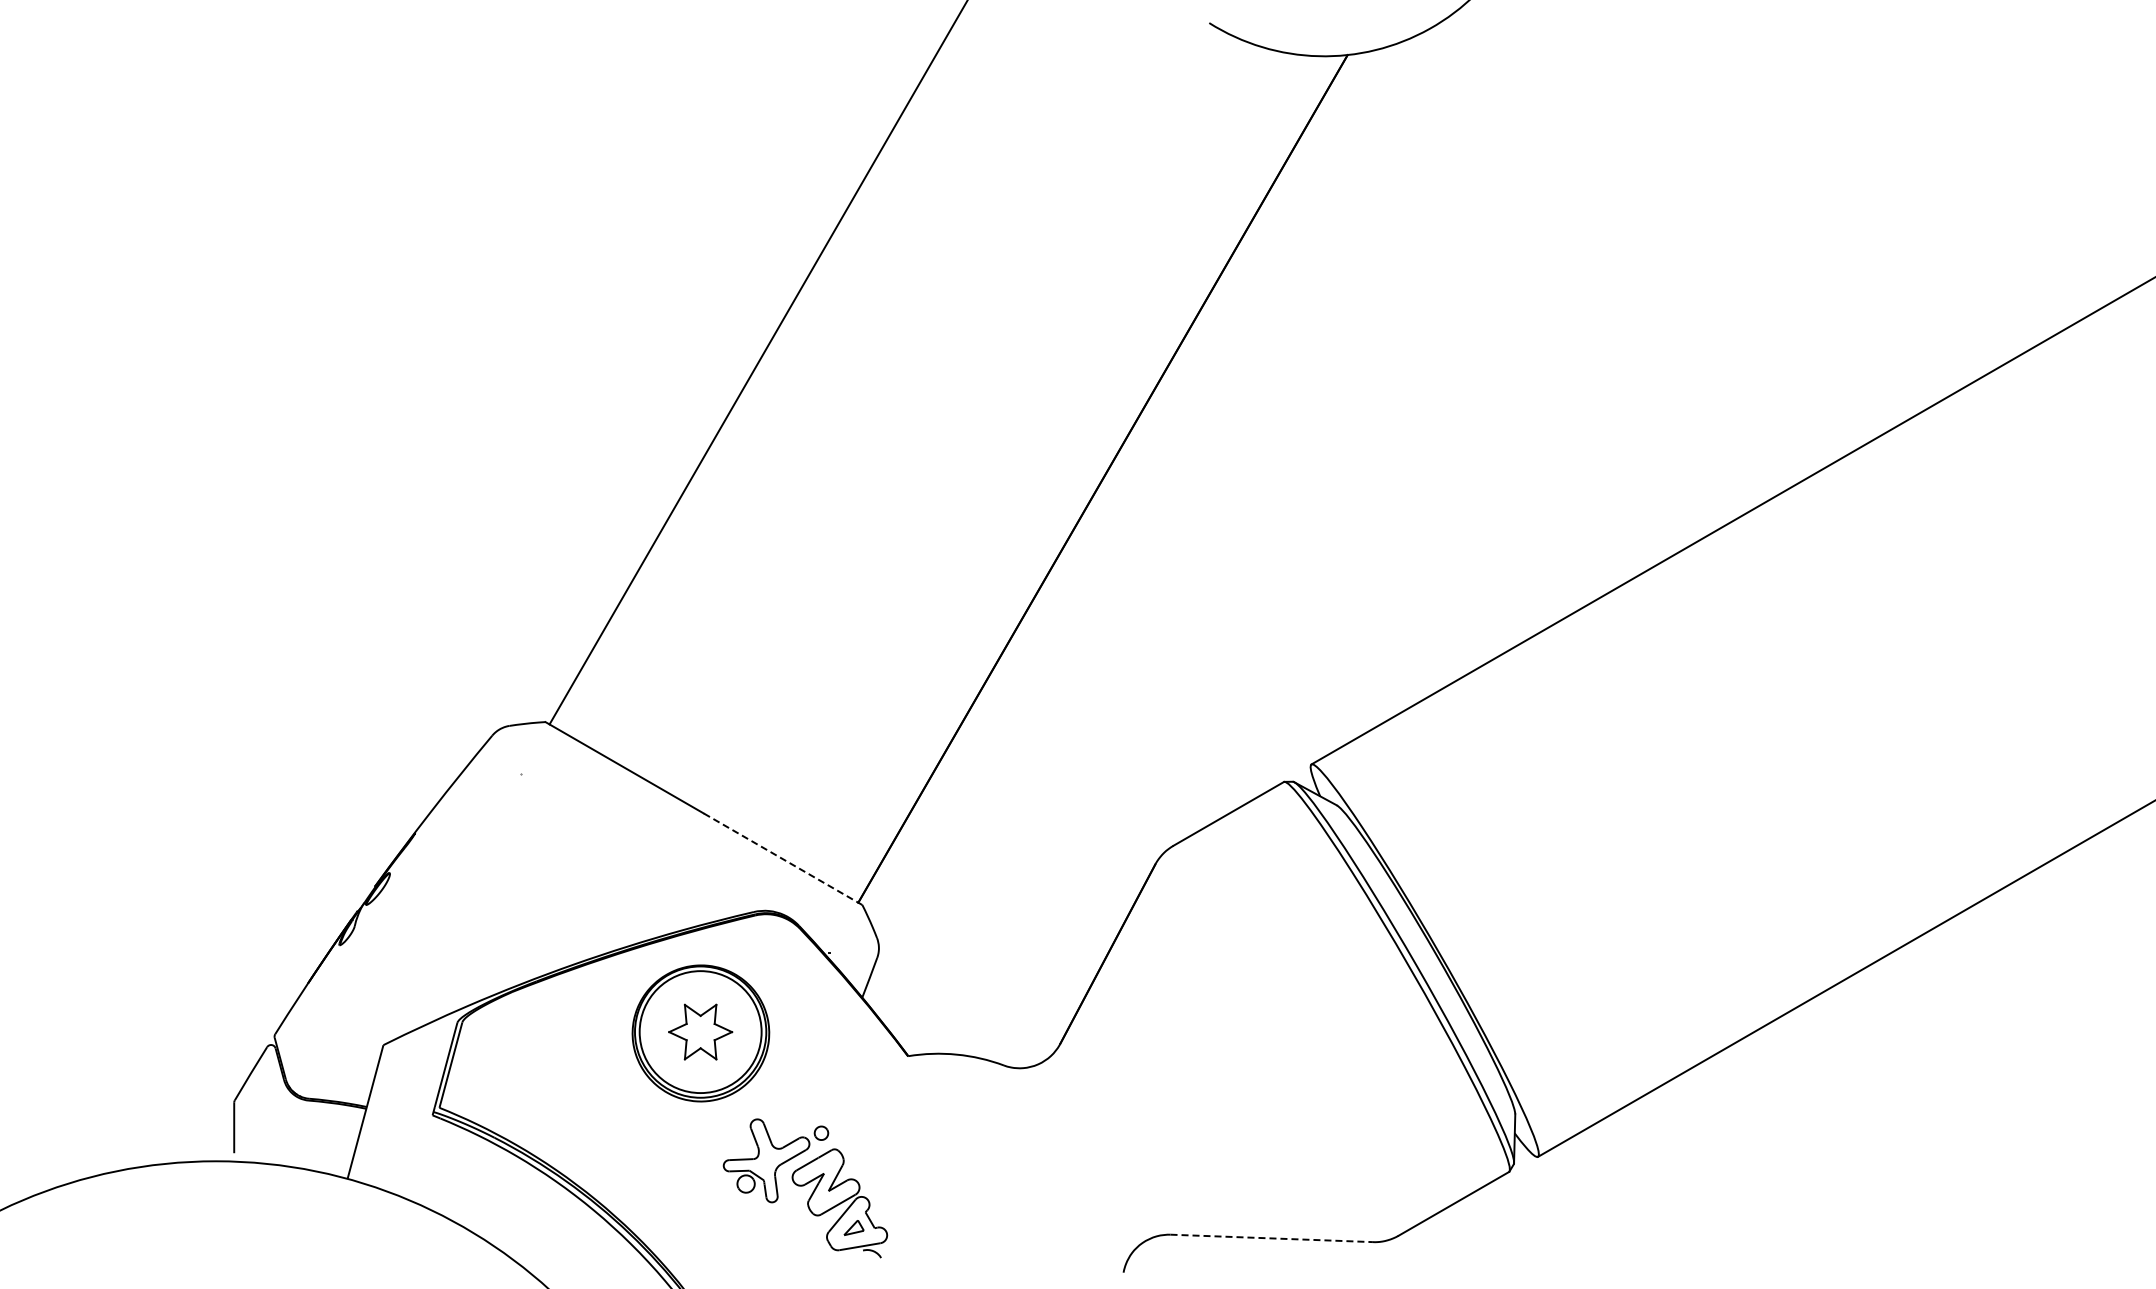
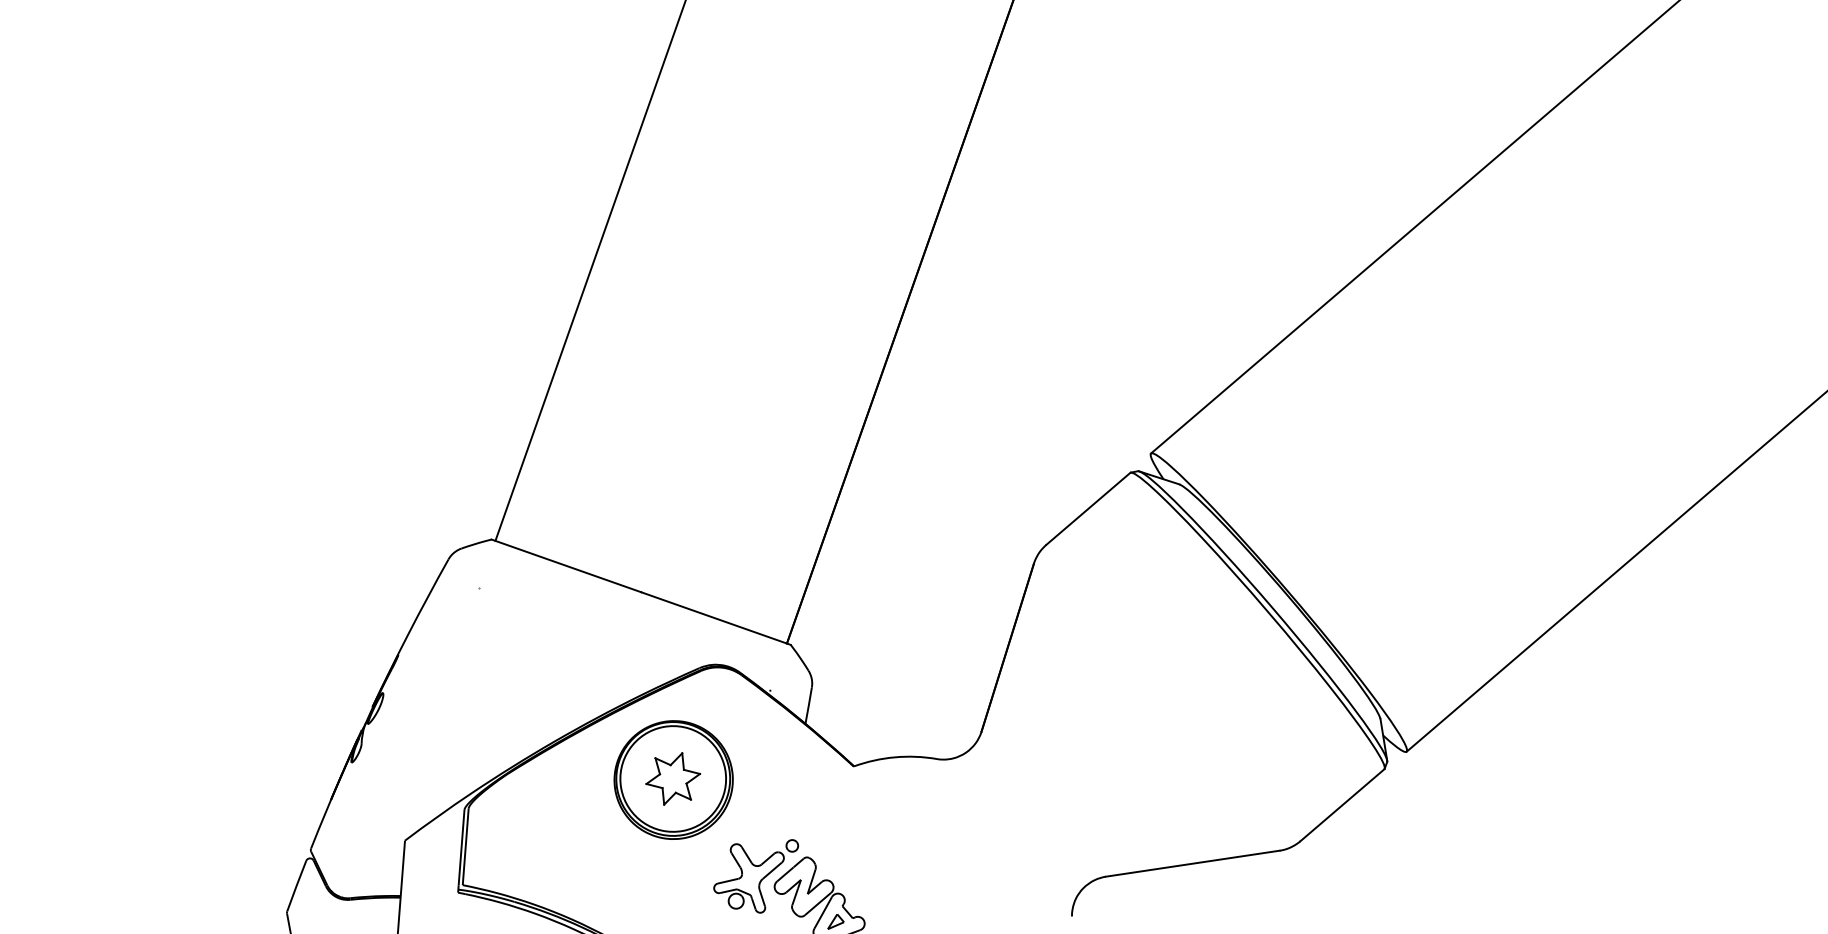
line: (782, 859) -> (715, 618), dashed -> solid
line: (1272, 1238) -> (1193, 863), dashed -> solid

